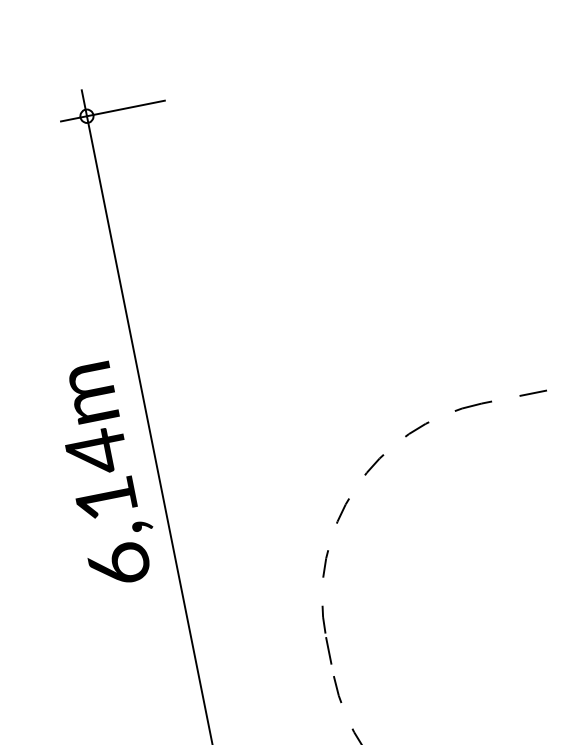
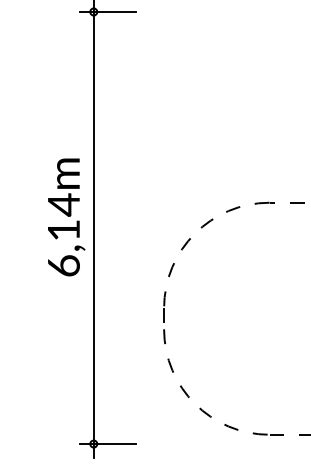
text: (106, 474) -> (66, 217), moved

